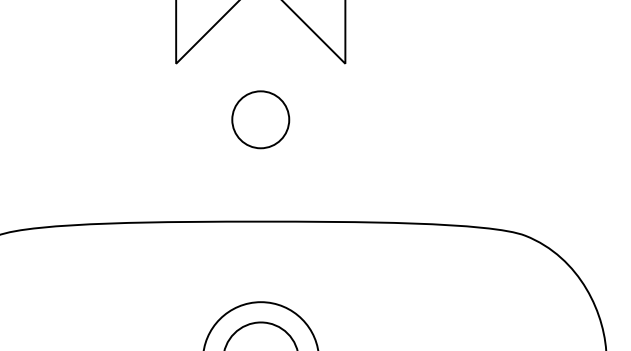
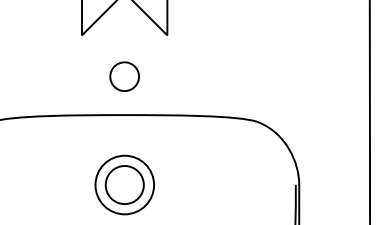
part: (260, 119) -> (124, 76), moved

